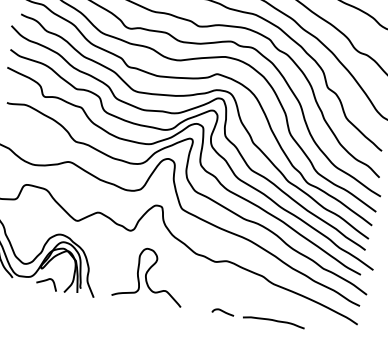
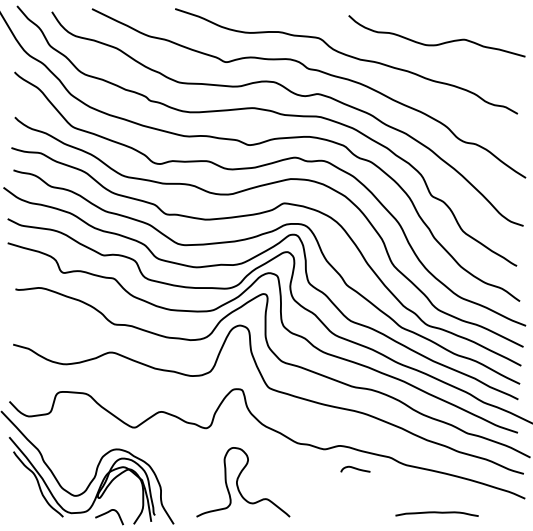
curve: (223, 311) -> (355, 468), moved
curve: (273, 321) -> (436, 513), moved

